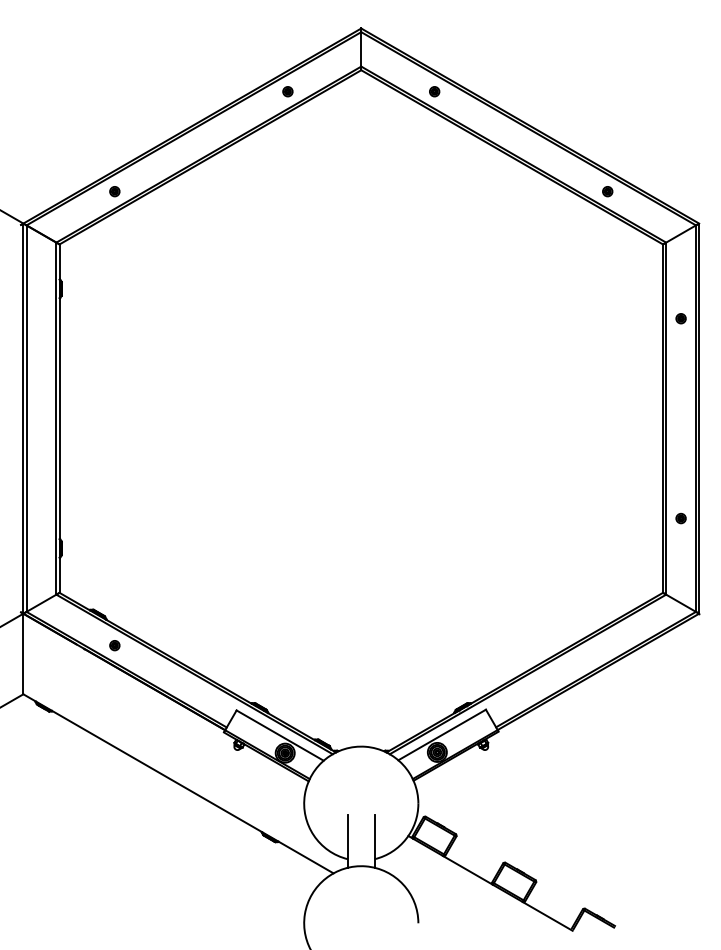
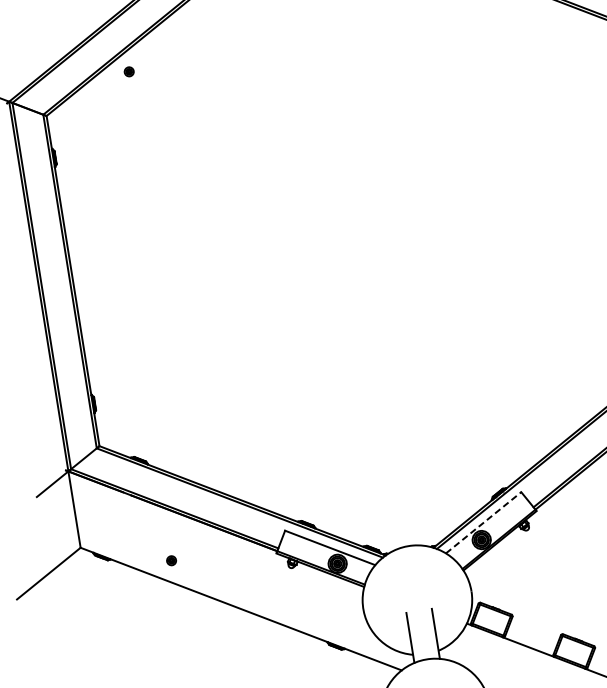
part: (114, 191) -> (128, 71), moved
part: (114, 645) -> (171, 560), moved
line: (442, 735) -> (484, 523), solid -> dashed

